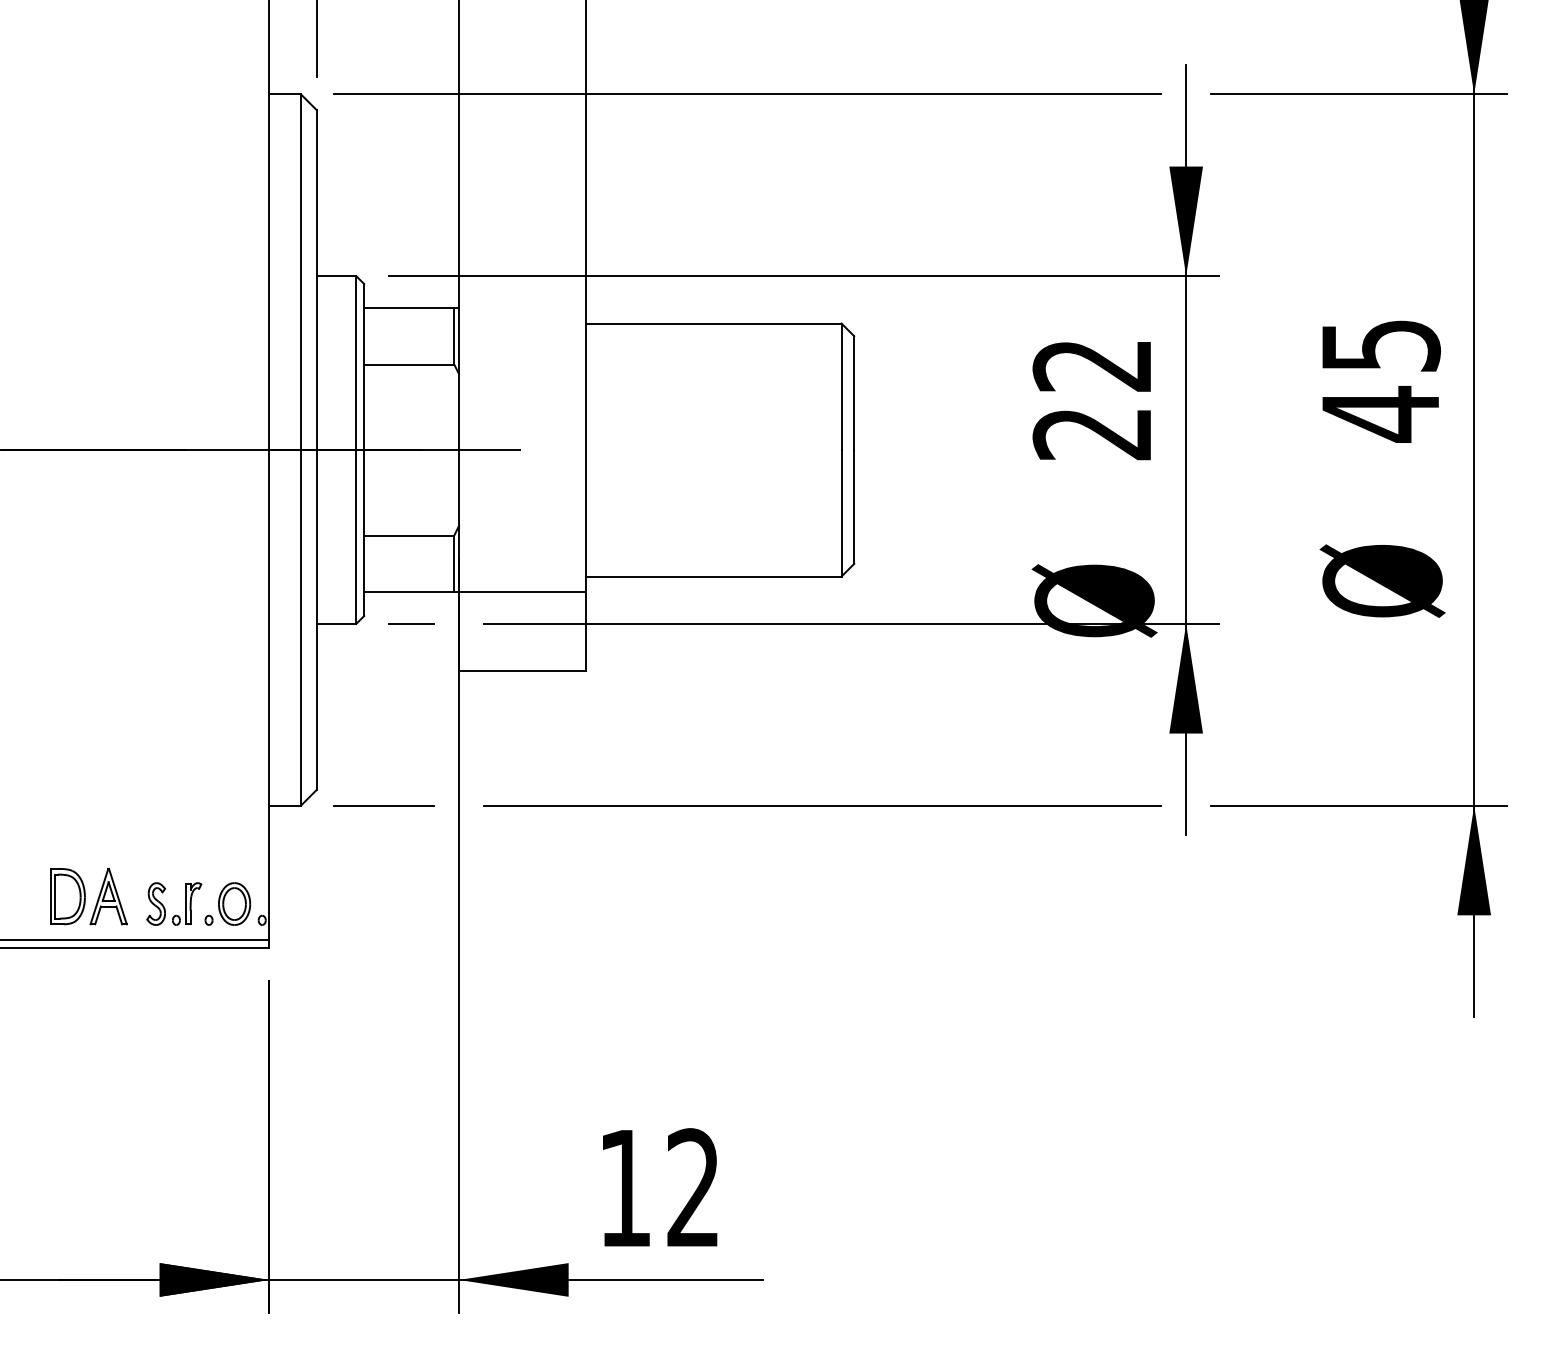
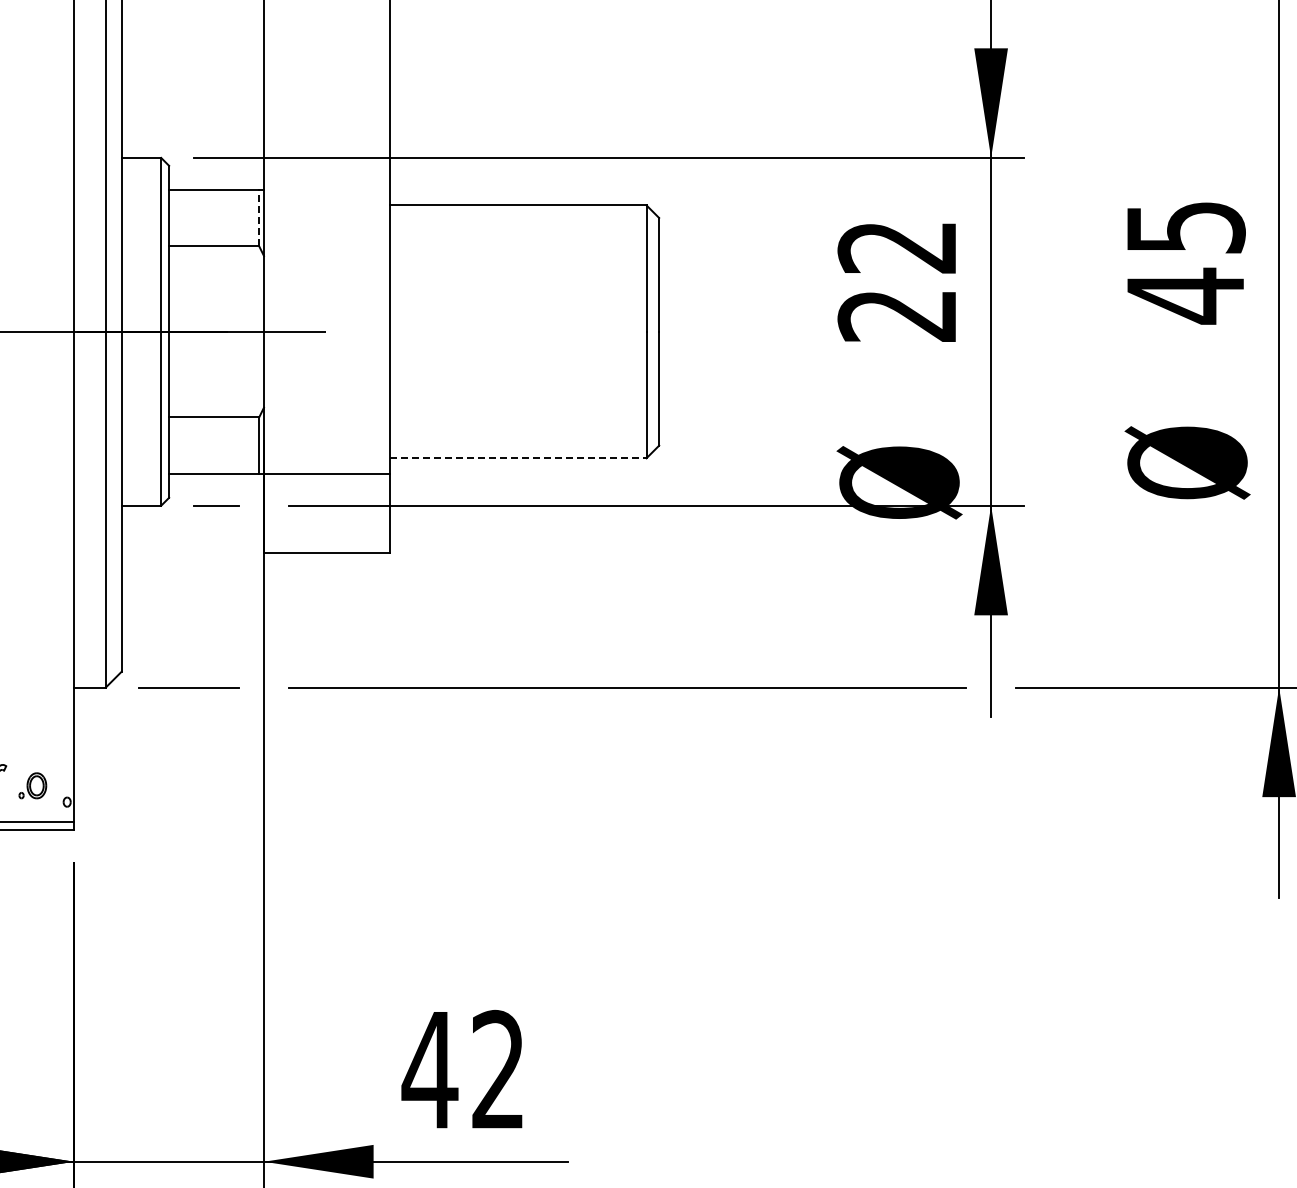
line: (454, 335) -> (259, 217), solid -> dashed
line: (714, 576) -> (519, 458), solid -> dashed
part: (227, 903) -> (32, 785), size x0.6
text: (624, 1188) -> (429, 1070), 12 -> 42

